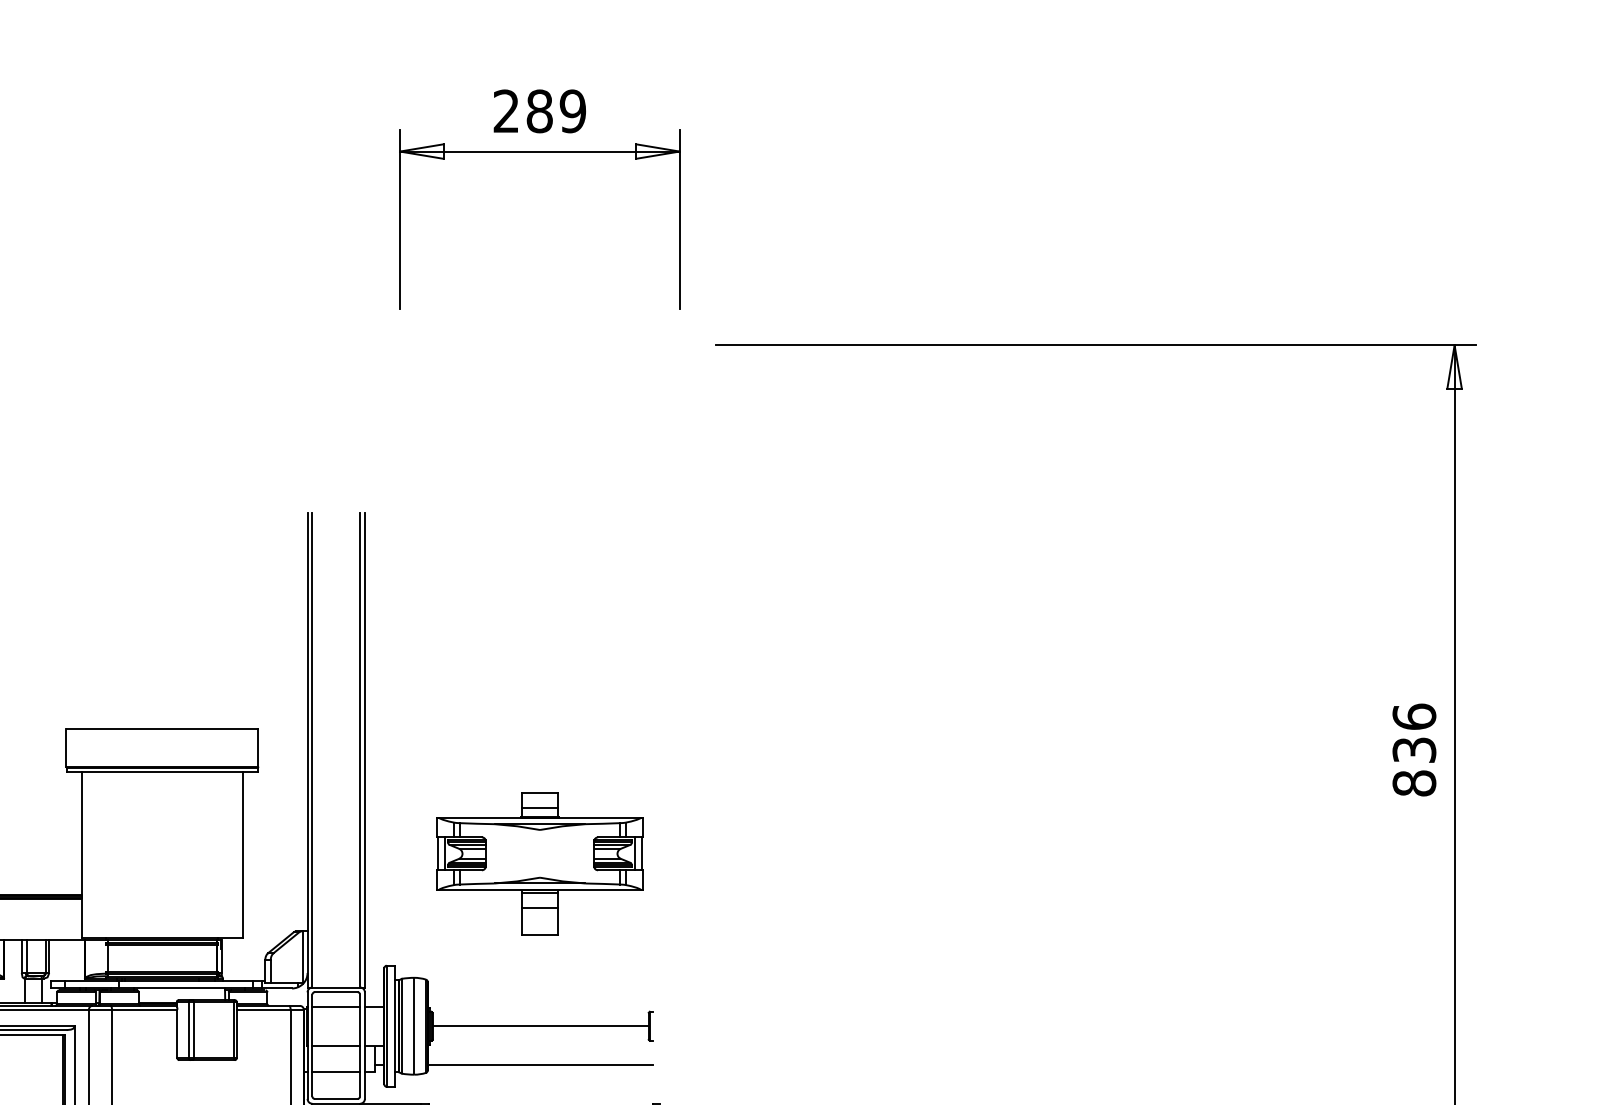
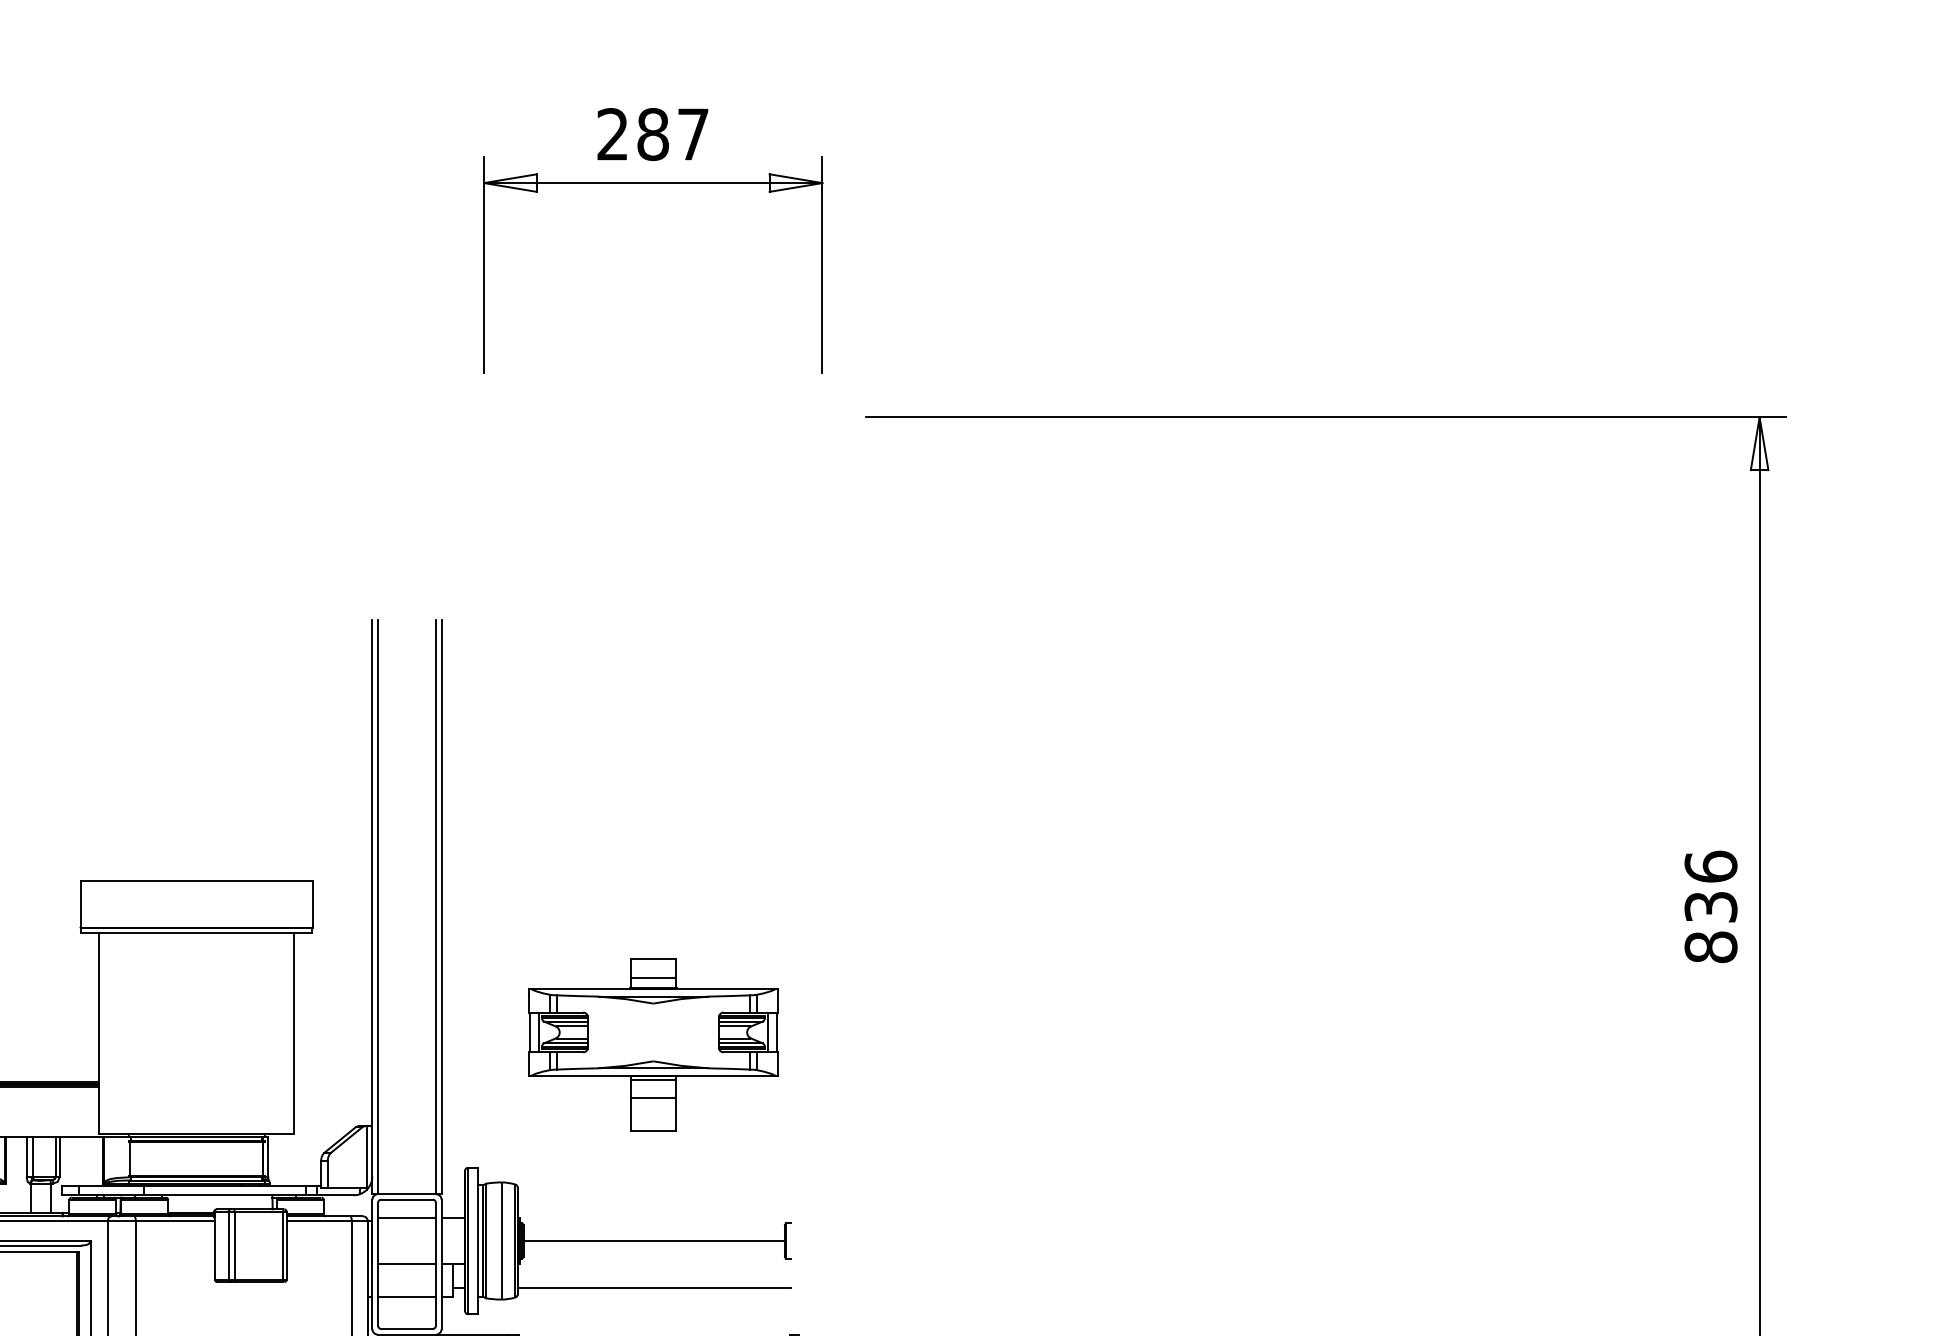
text: (573, 111) -> (693, 134), 289 -> 287

